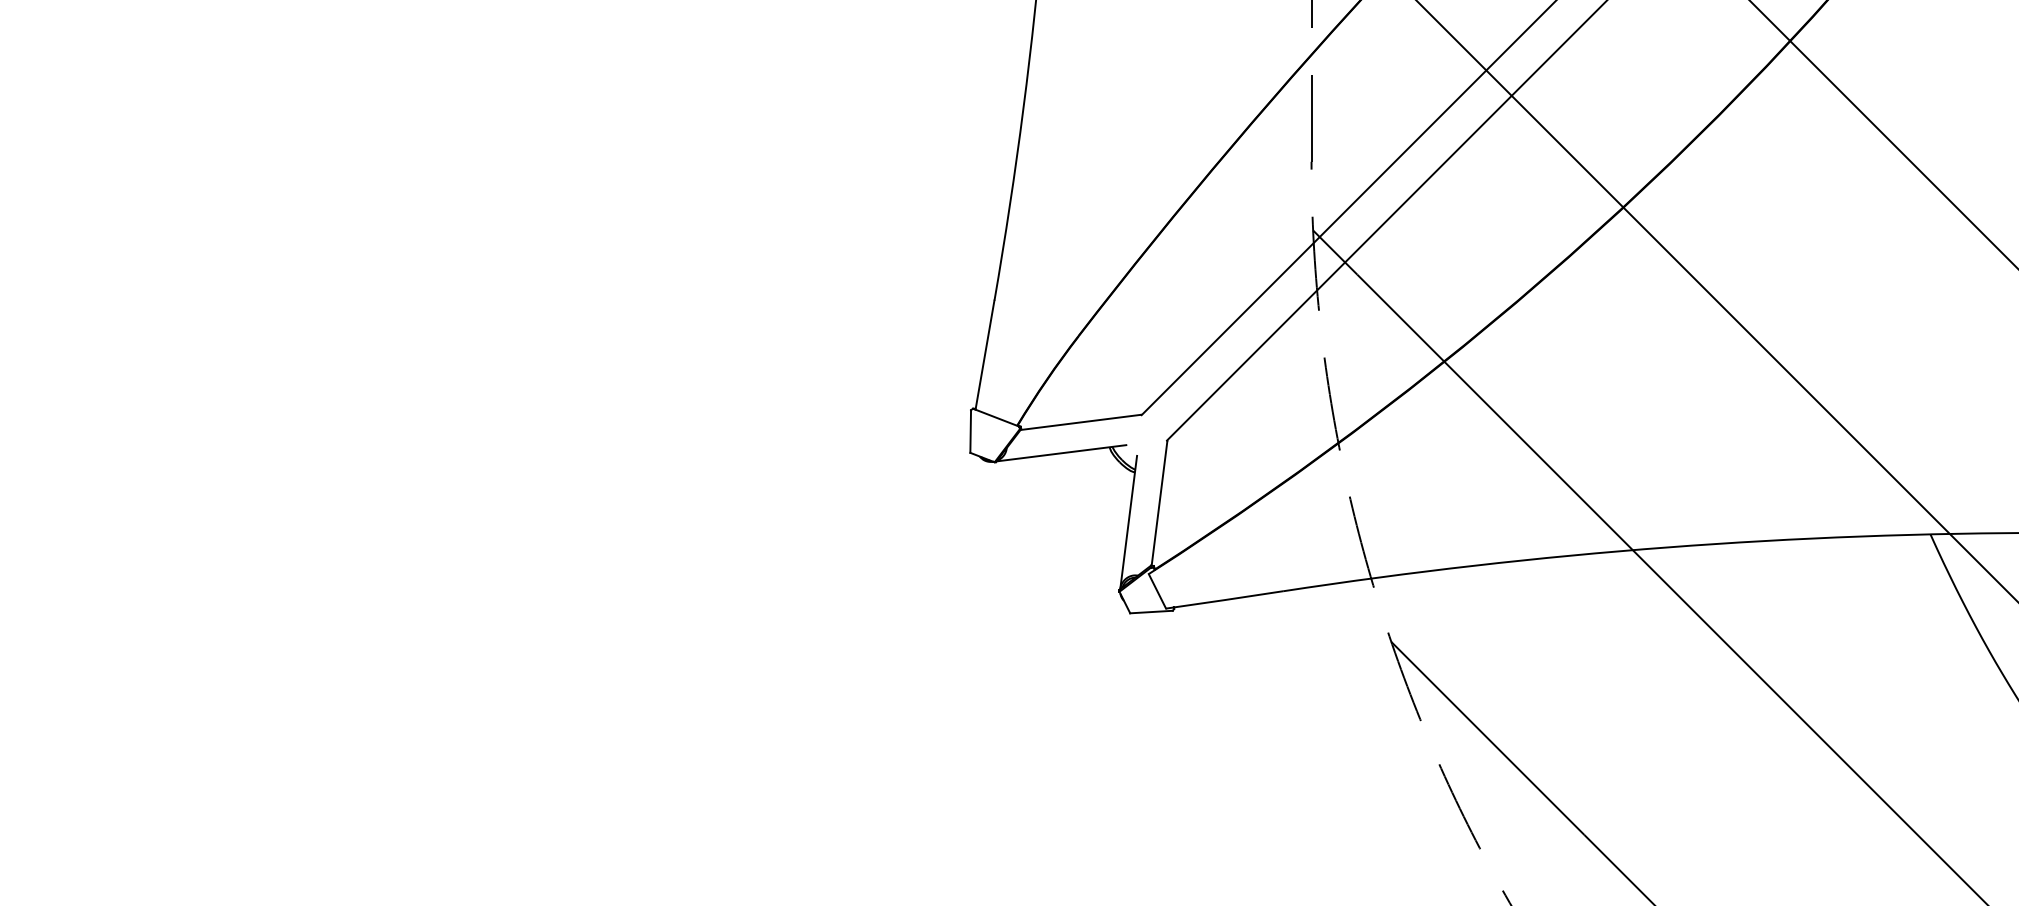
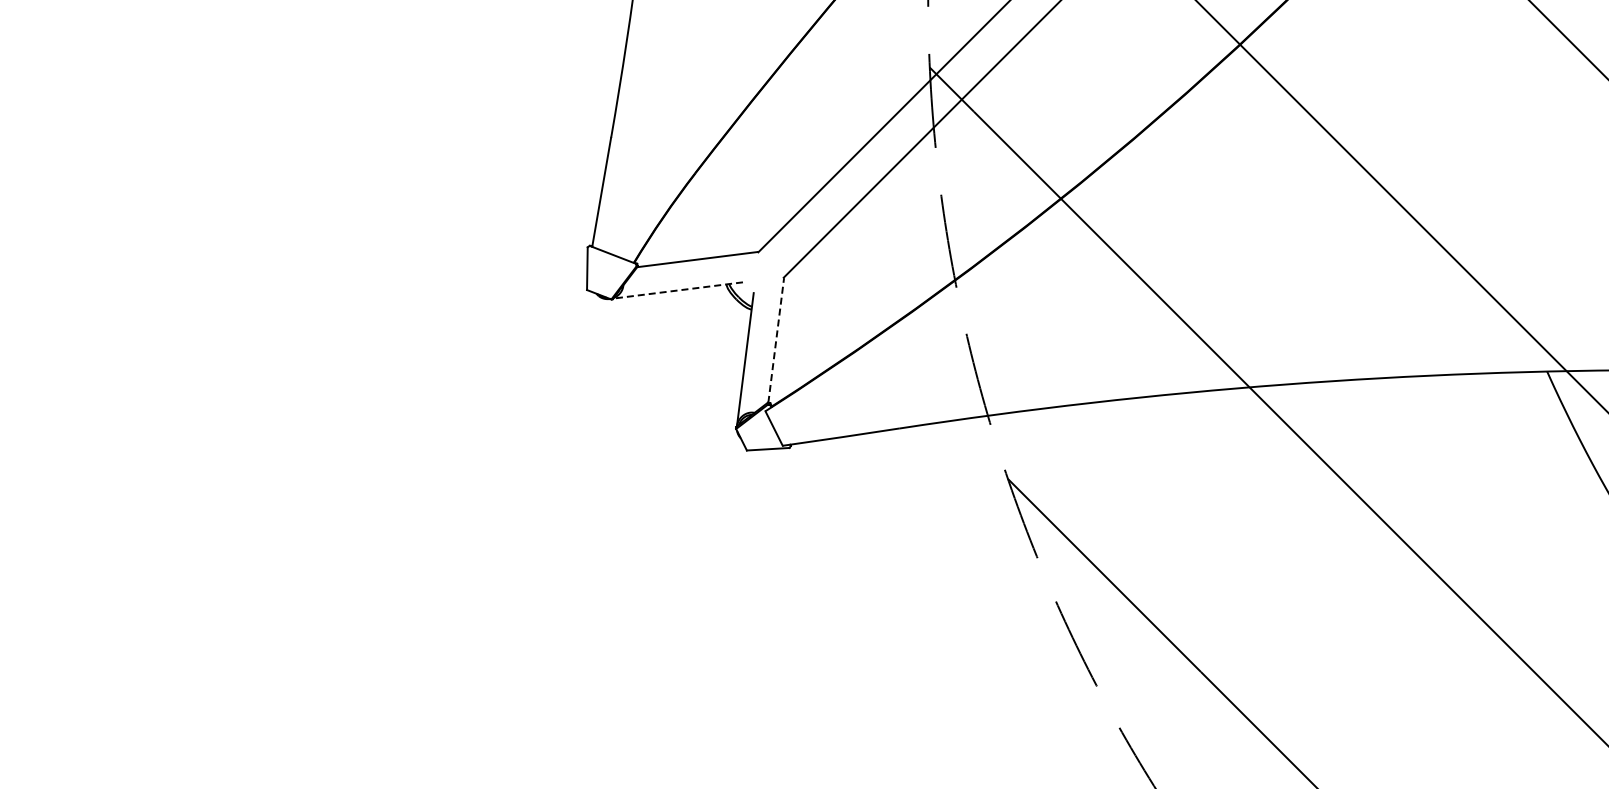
line: (1060, 453) -> (677, 290), solid -> dashed
line: (1159, 503) -> (776, 340), solid -> dashed

